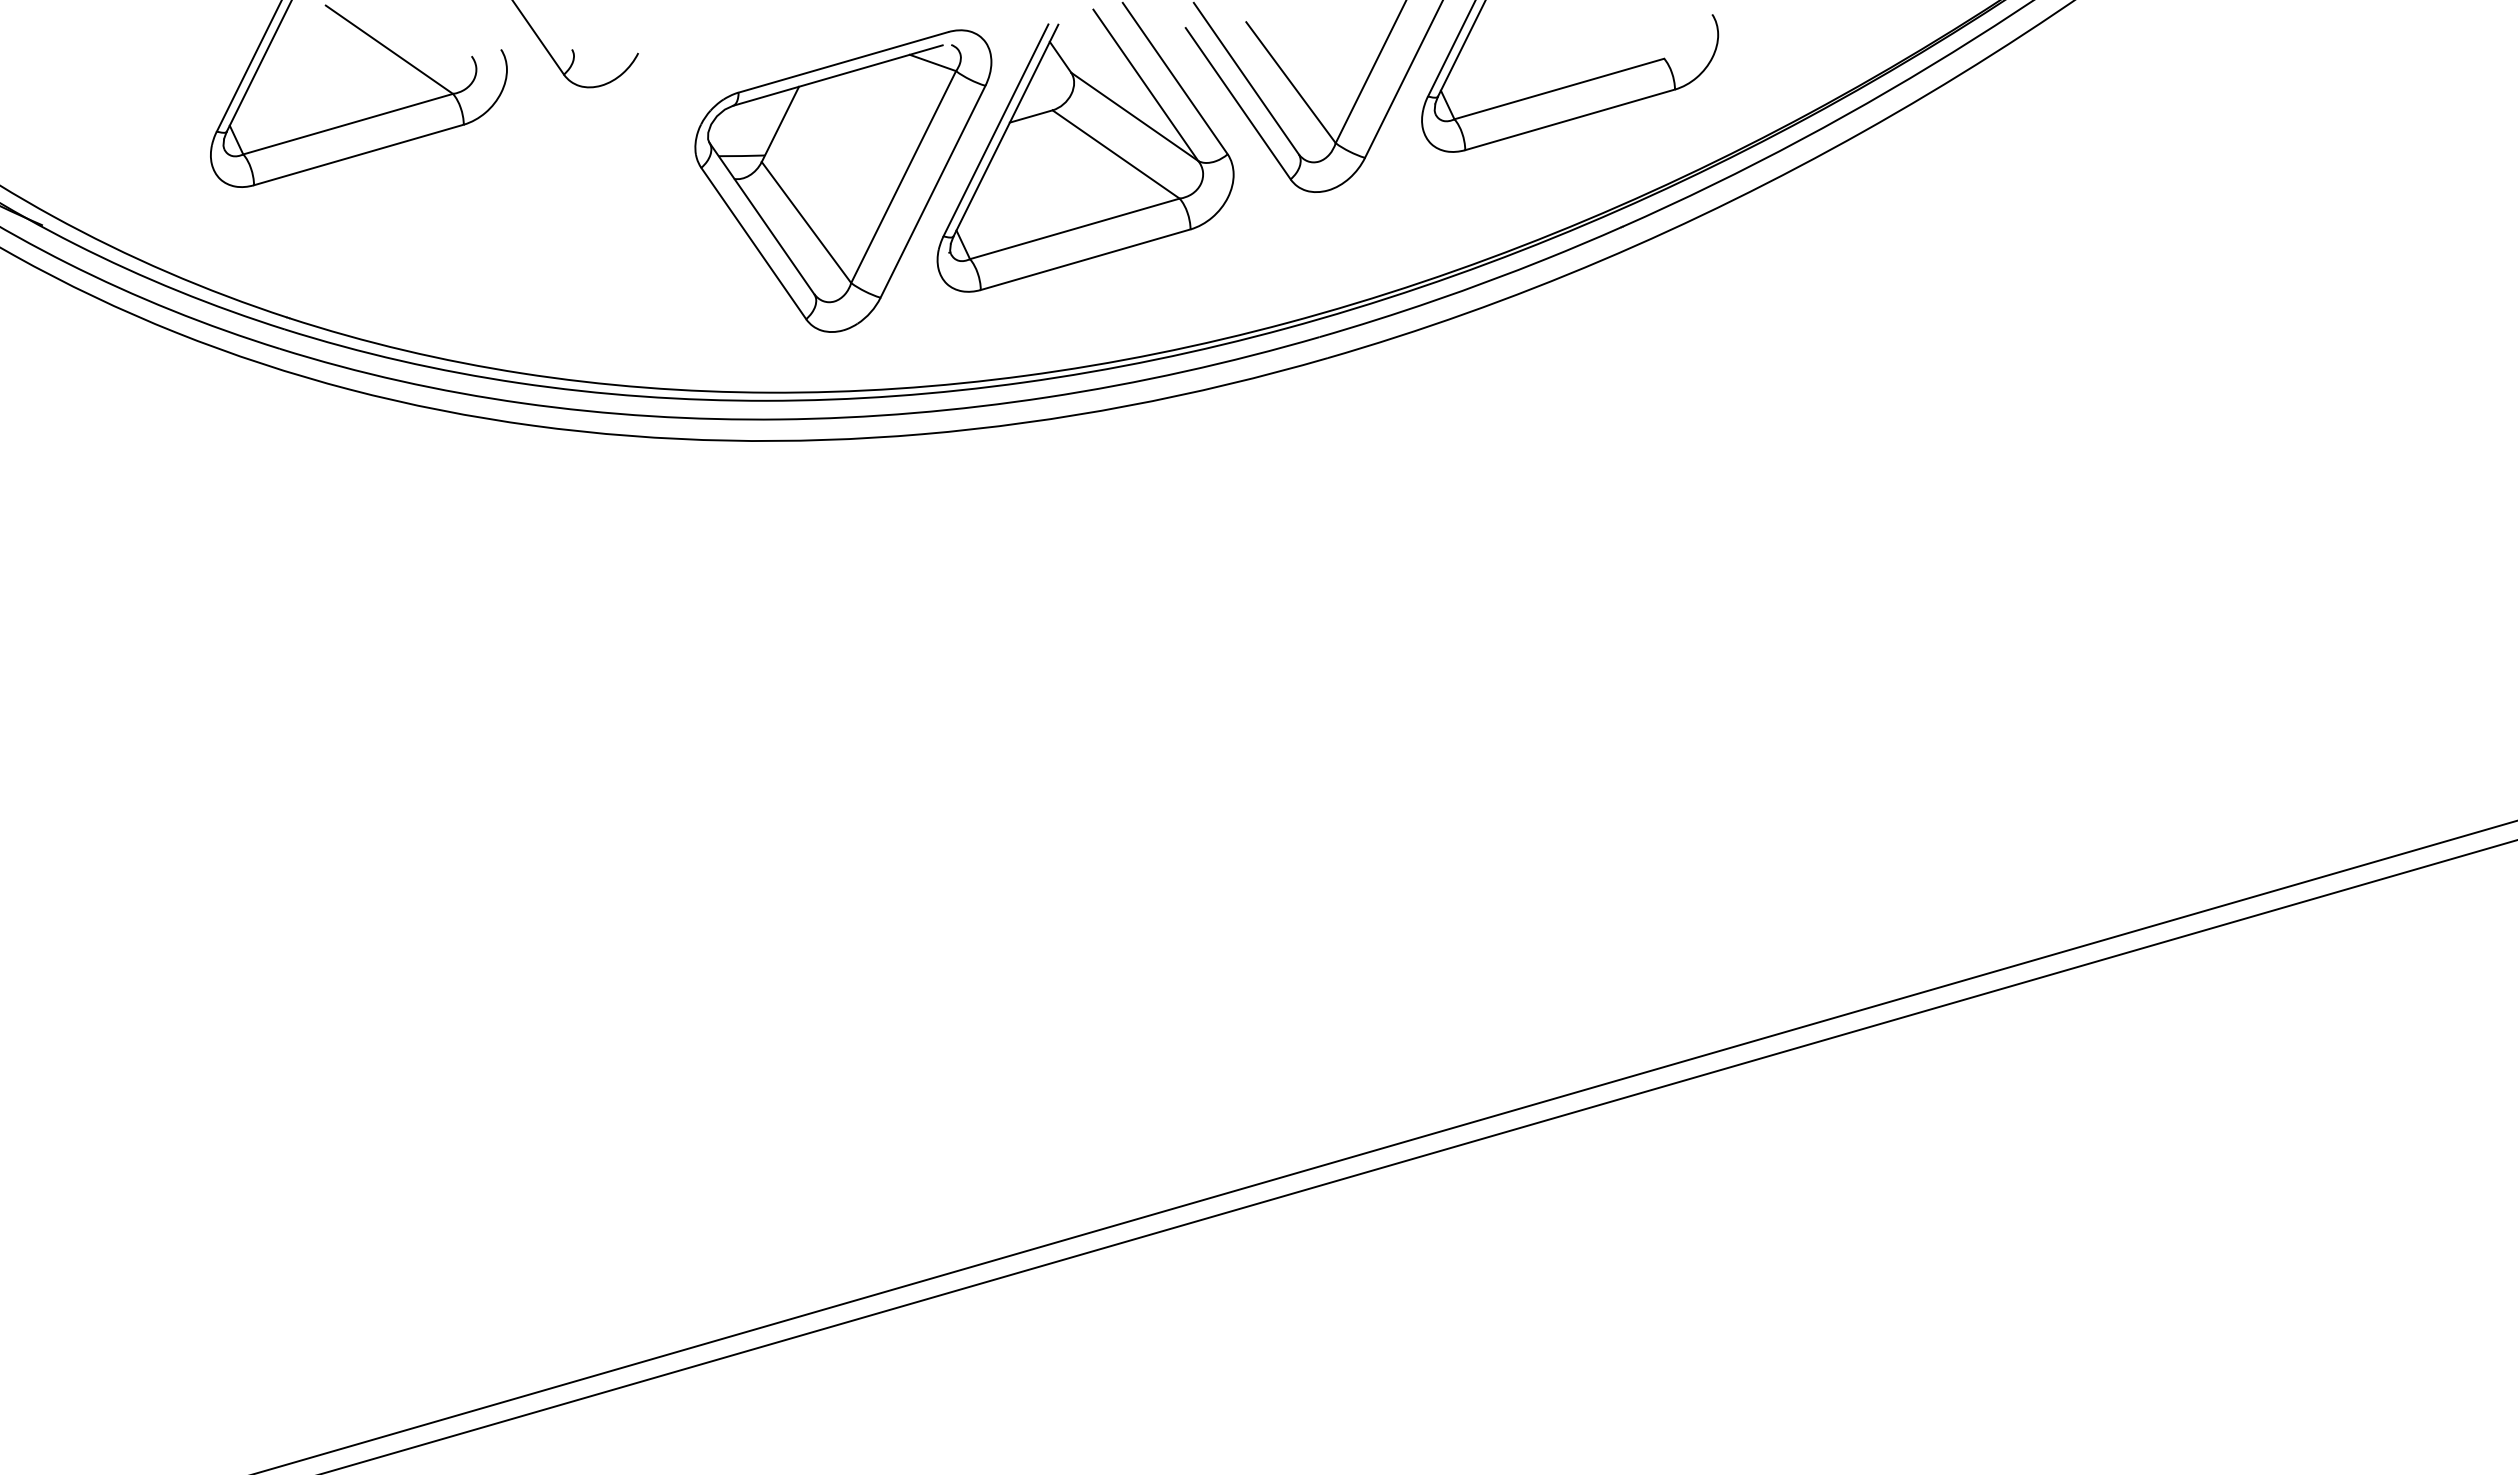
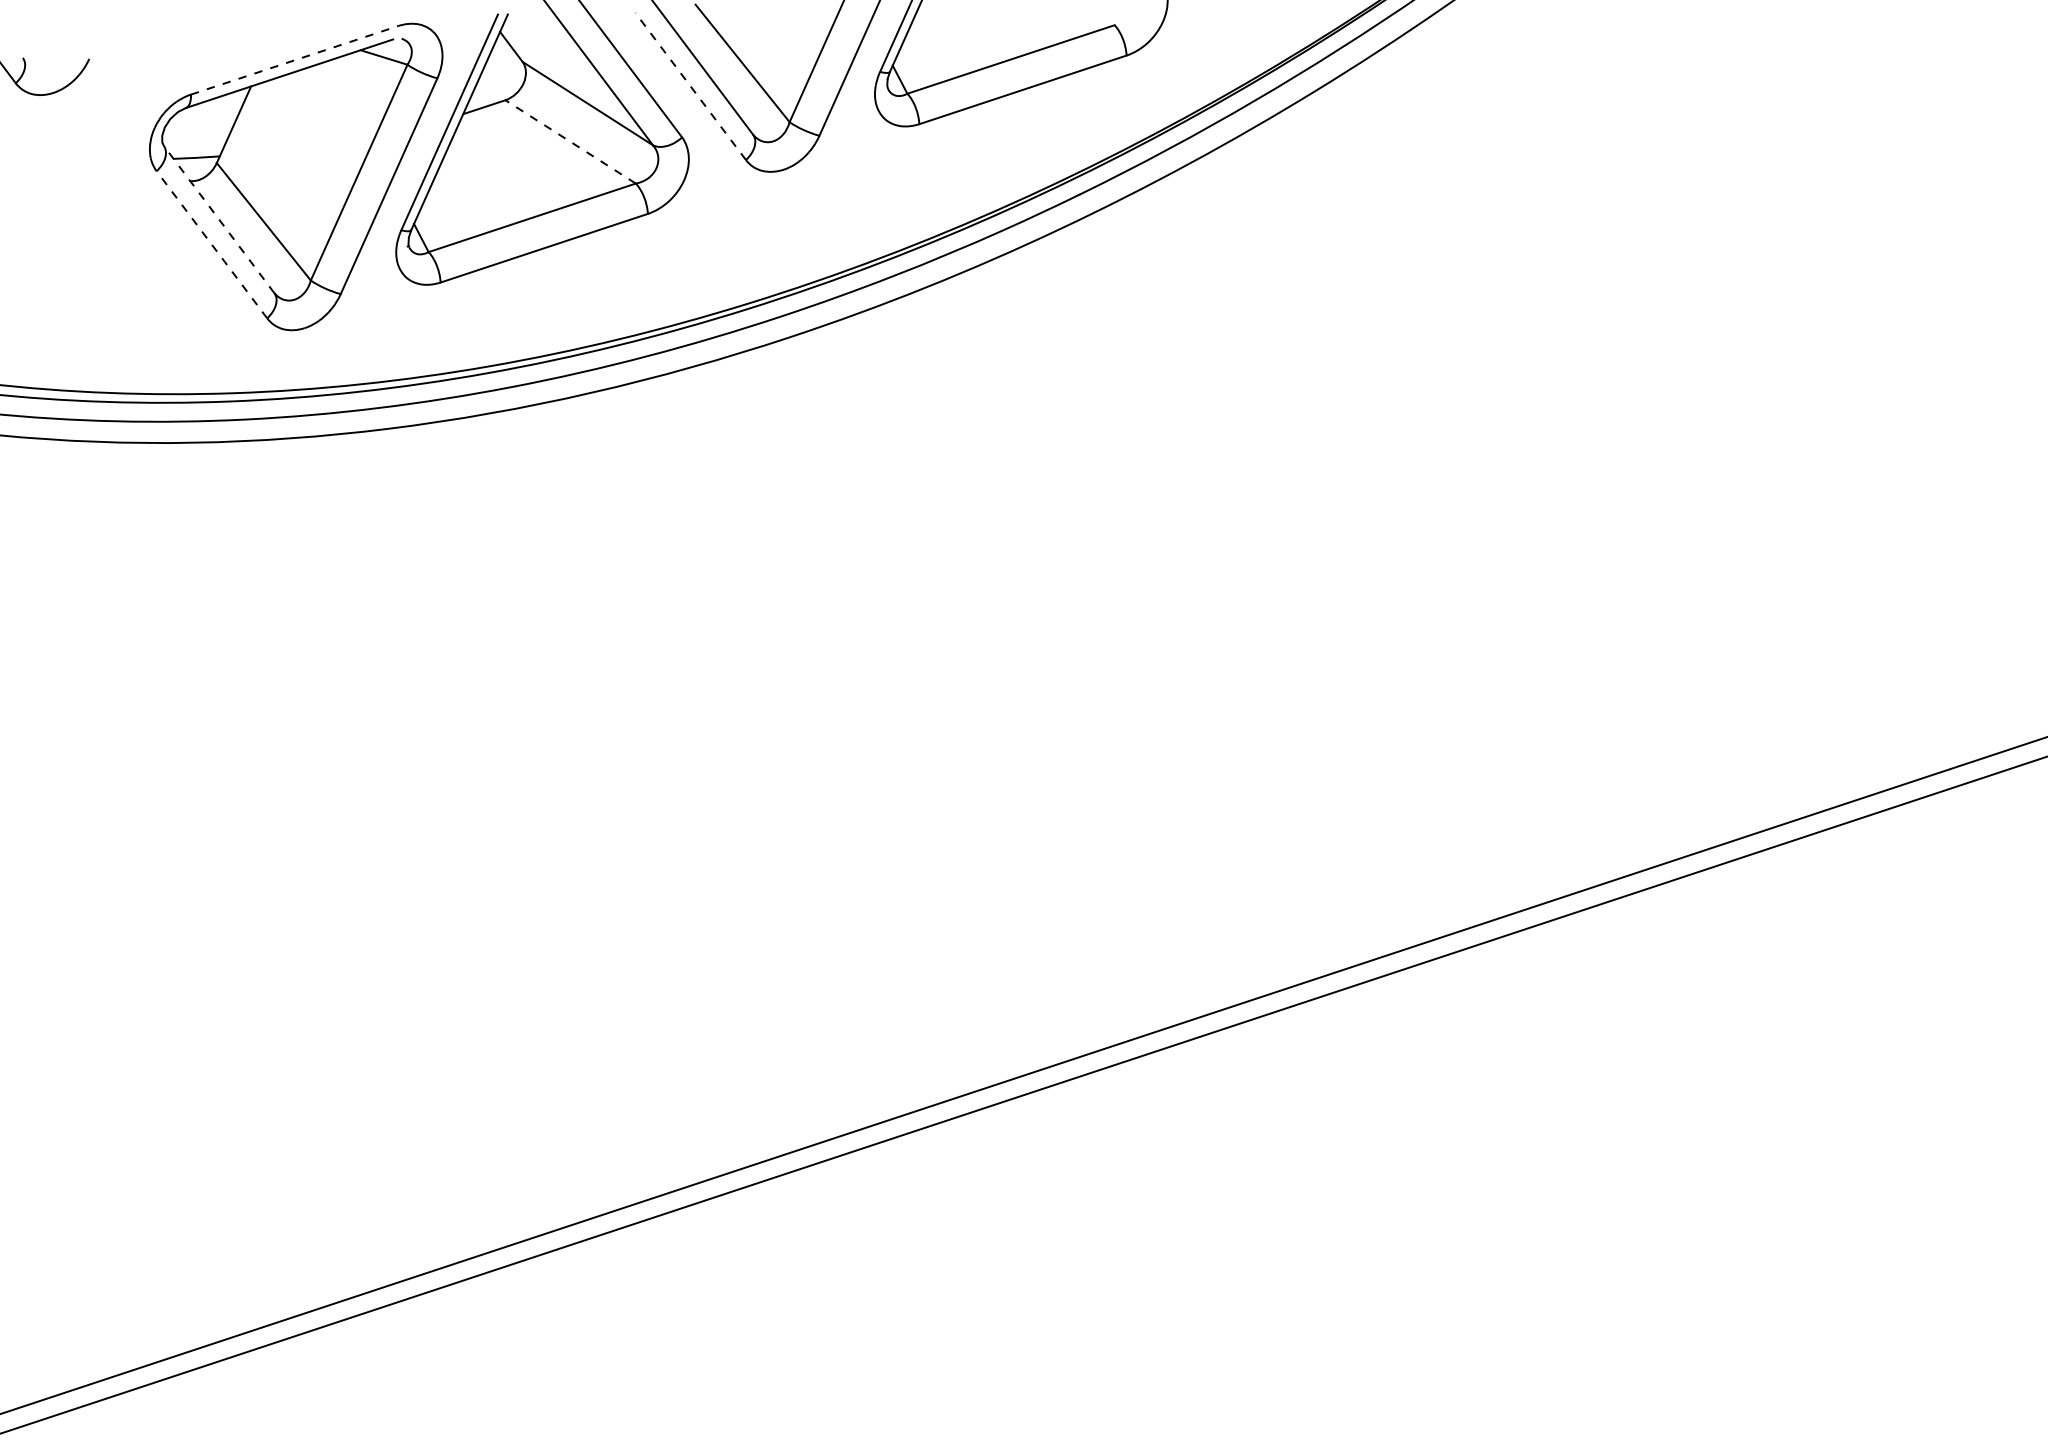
line: (843, 62) -> (294, 60), solid -> dashed
line: (1237, 103) -> (689, 86), solid -> dashed
line: (1115, 154) -> (570, 141), solid -> dashed
line: (761, 218) -> (218, 219), solid -> dashed
line: (753, 243) -> (211, 244), solid -> dashed

